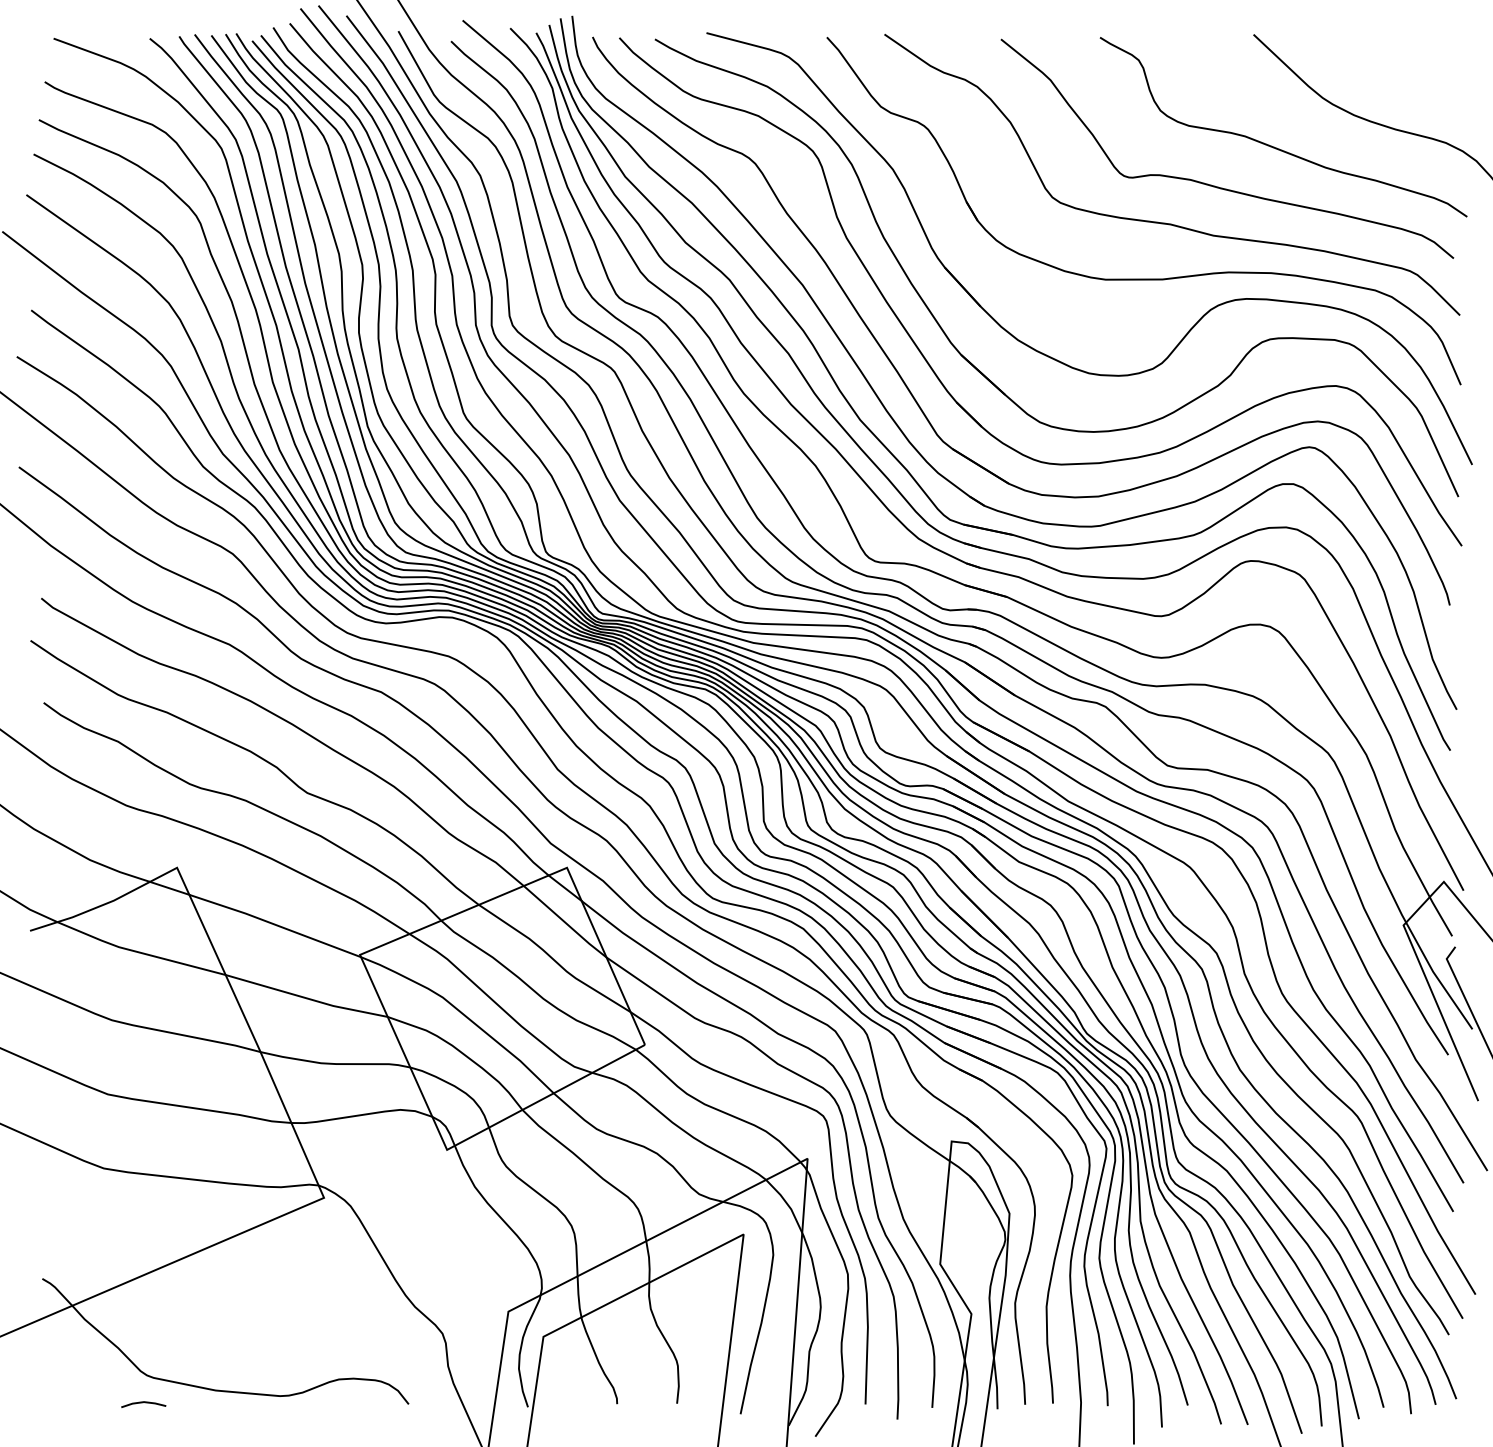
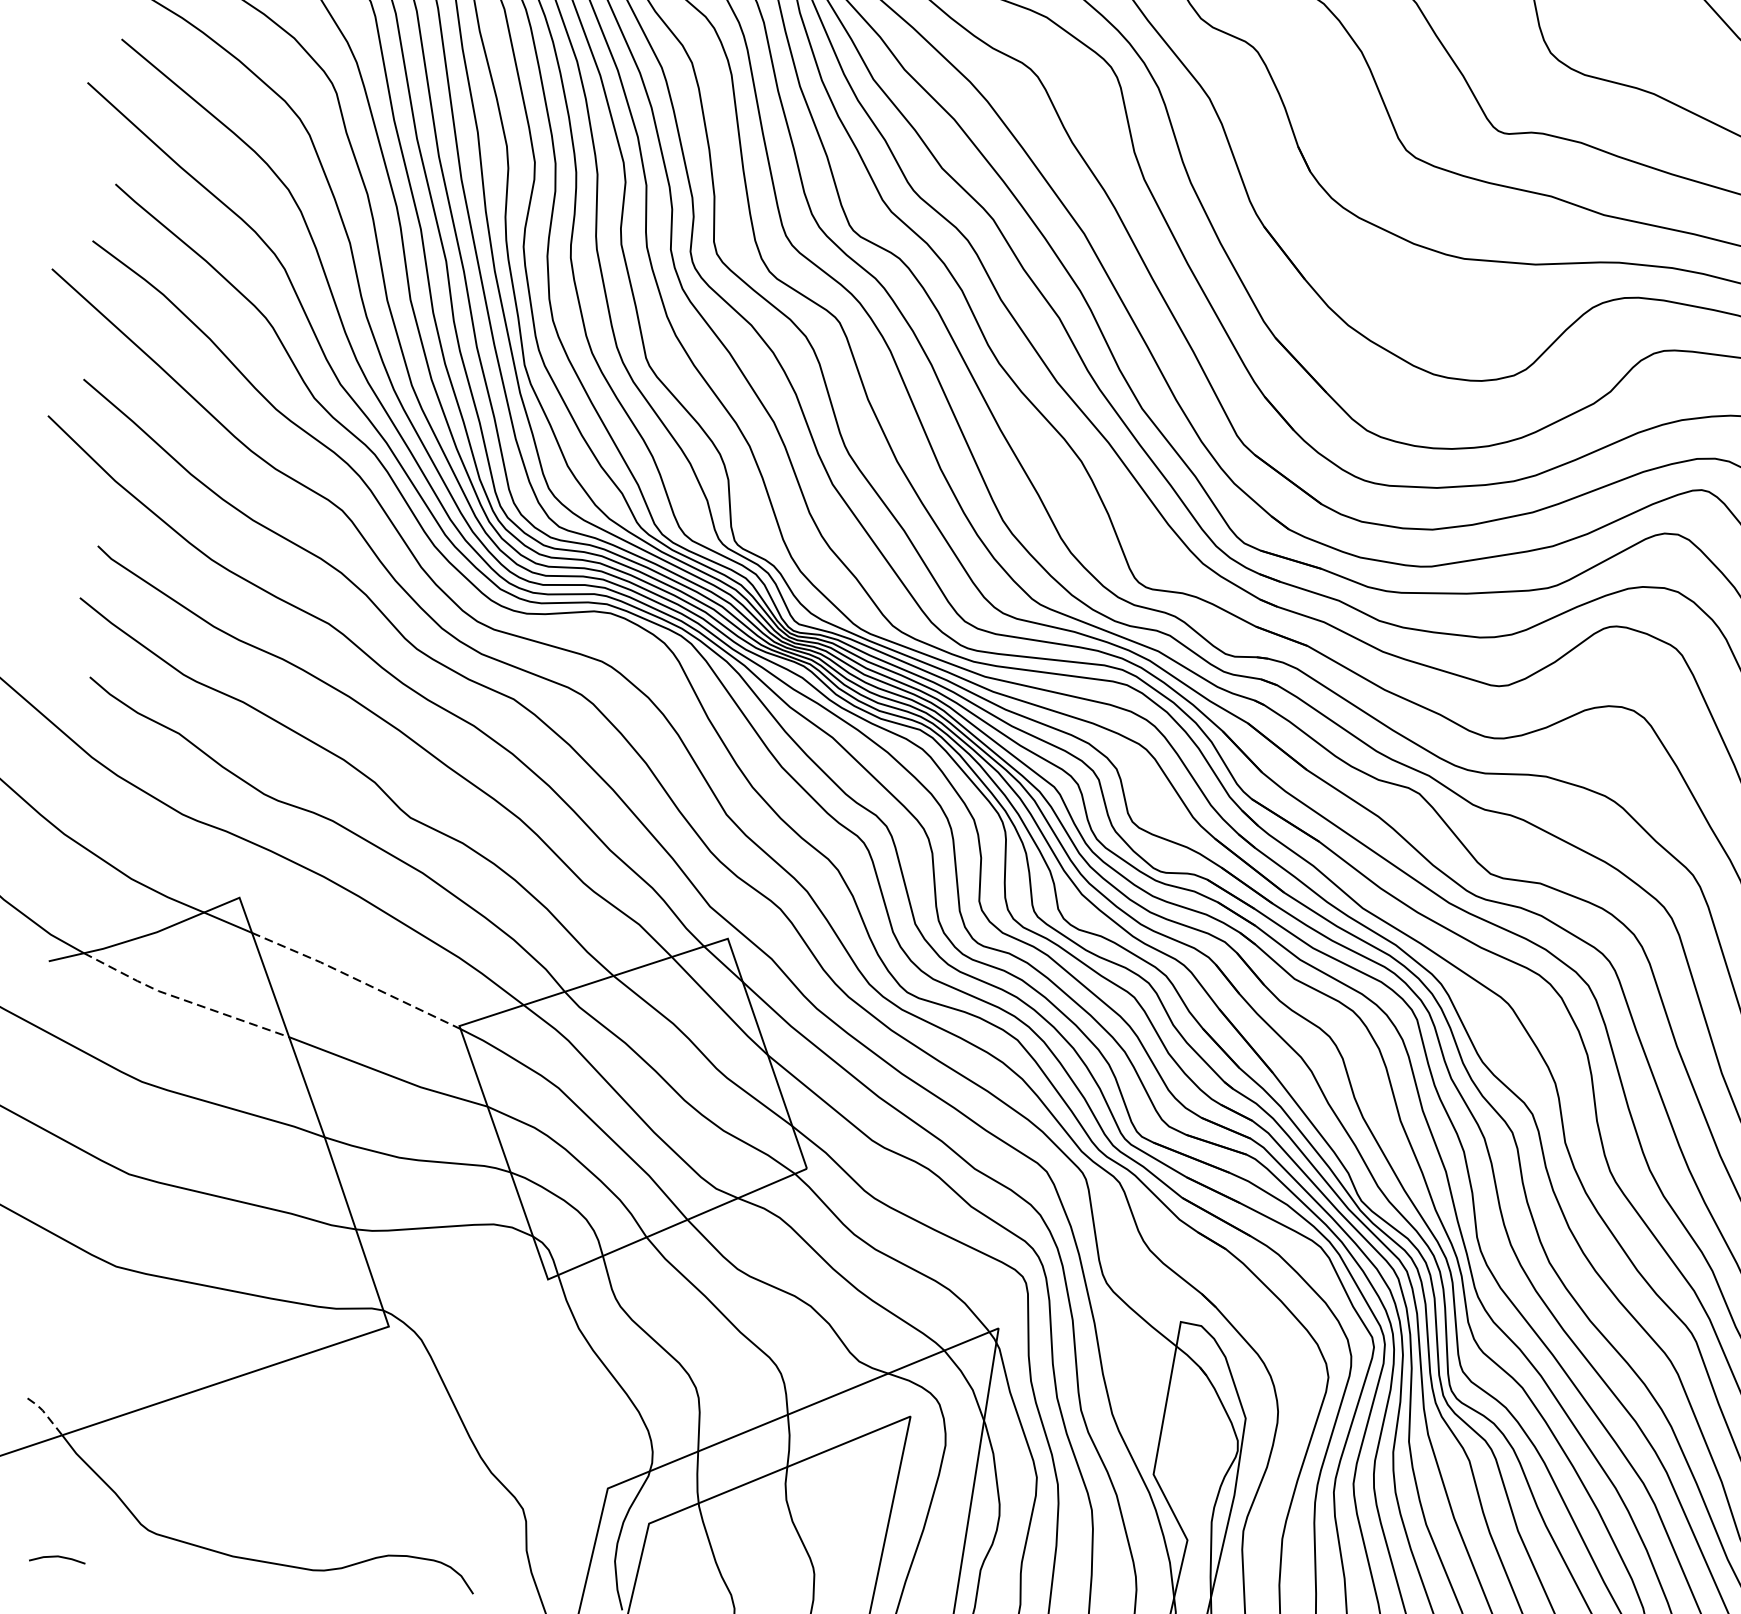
line: (275, 924) -> (356, 979), solid -> dashed
line: (139, 952) -> (183, 999), solid -> dashed
line: (57, 1290) -> (45, 1414), solid -> dashed
line: (143, 1403) -> (57, 1558), moved

